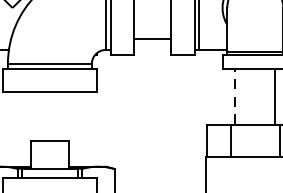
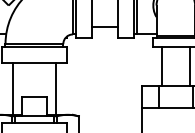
line: (234, 96) -> (161, 66), dashed -> solid
line: (18, 128) -> (12, 88), added
line: (81, 128) -> (56, 88), added

